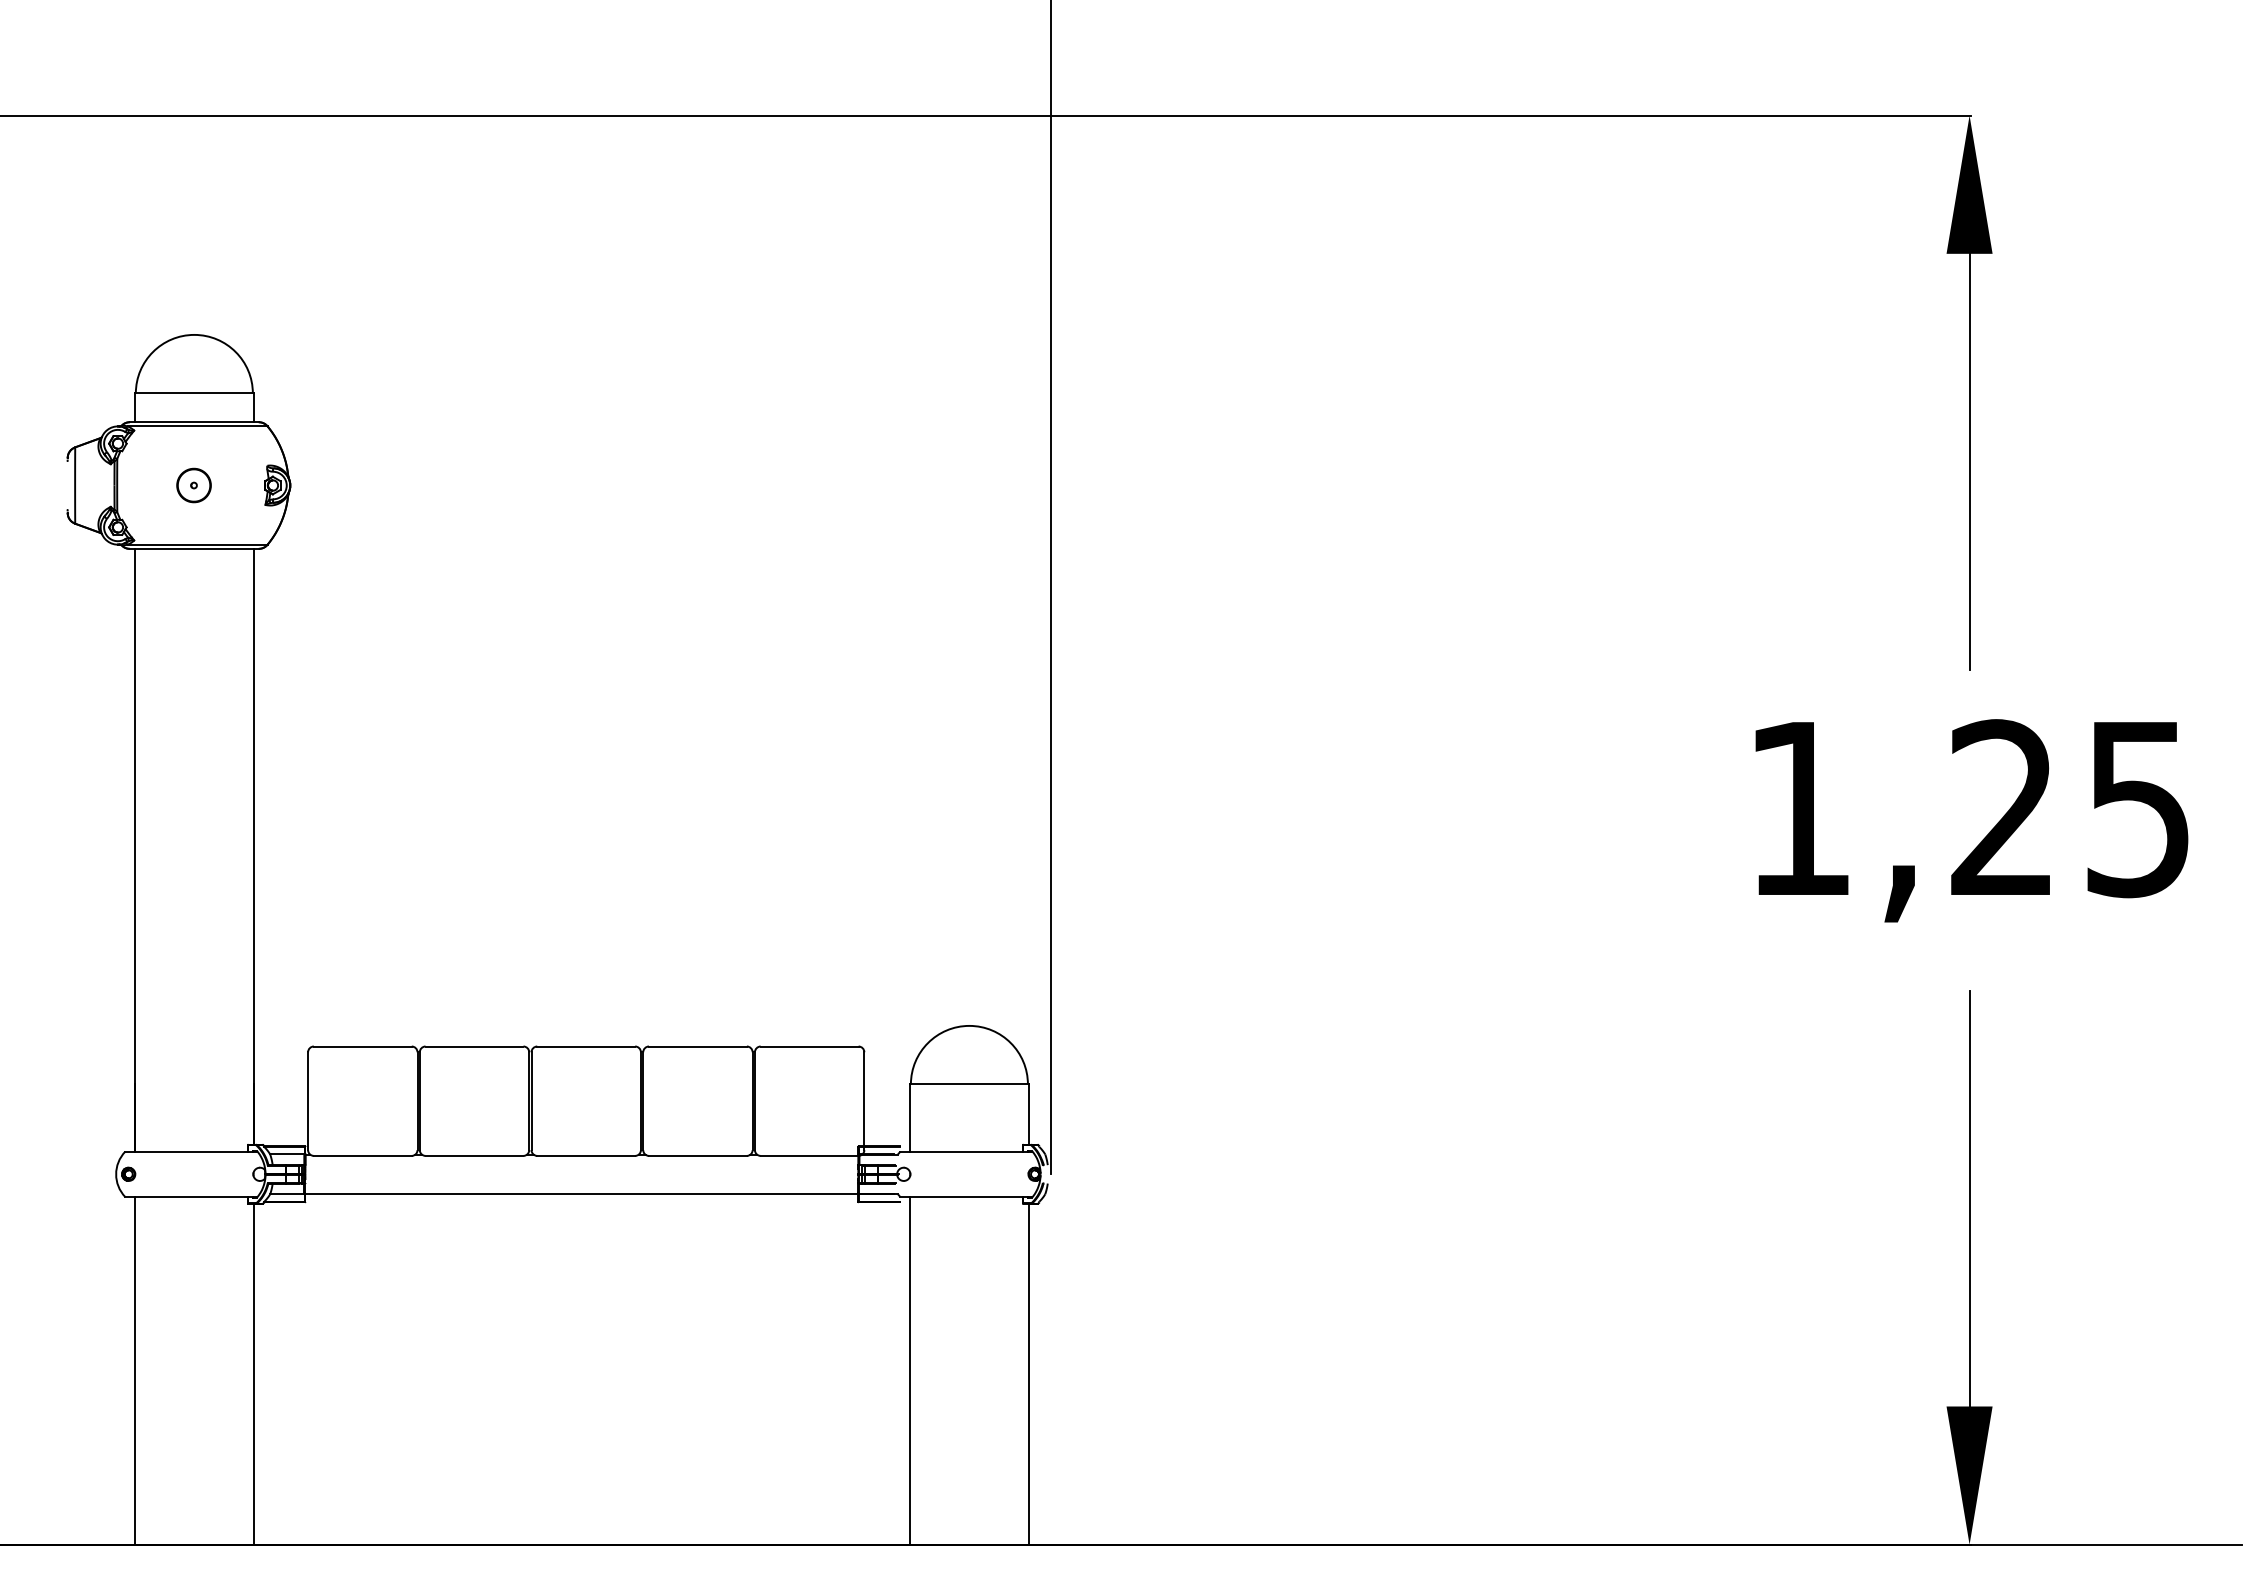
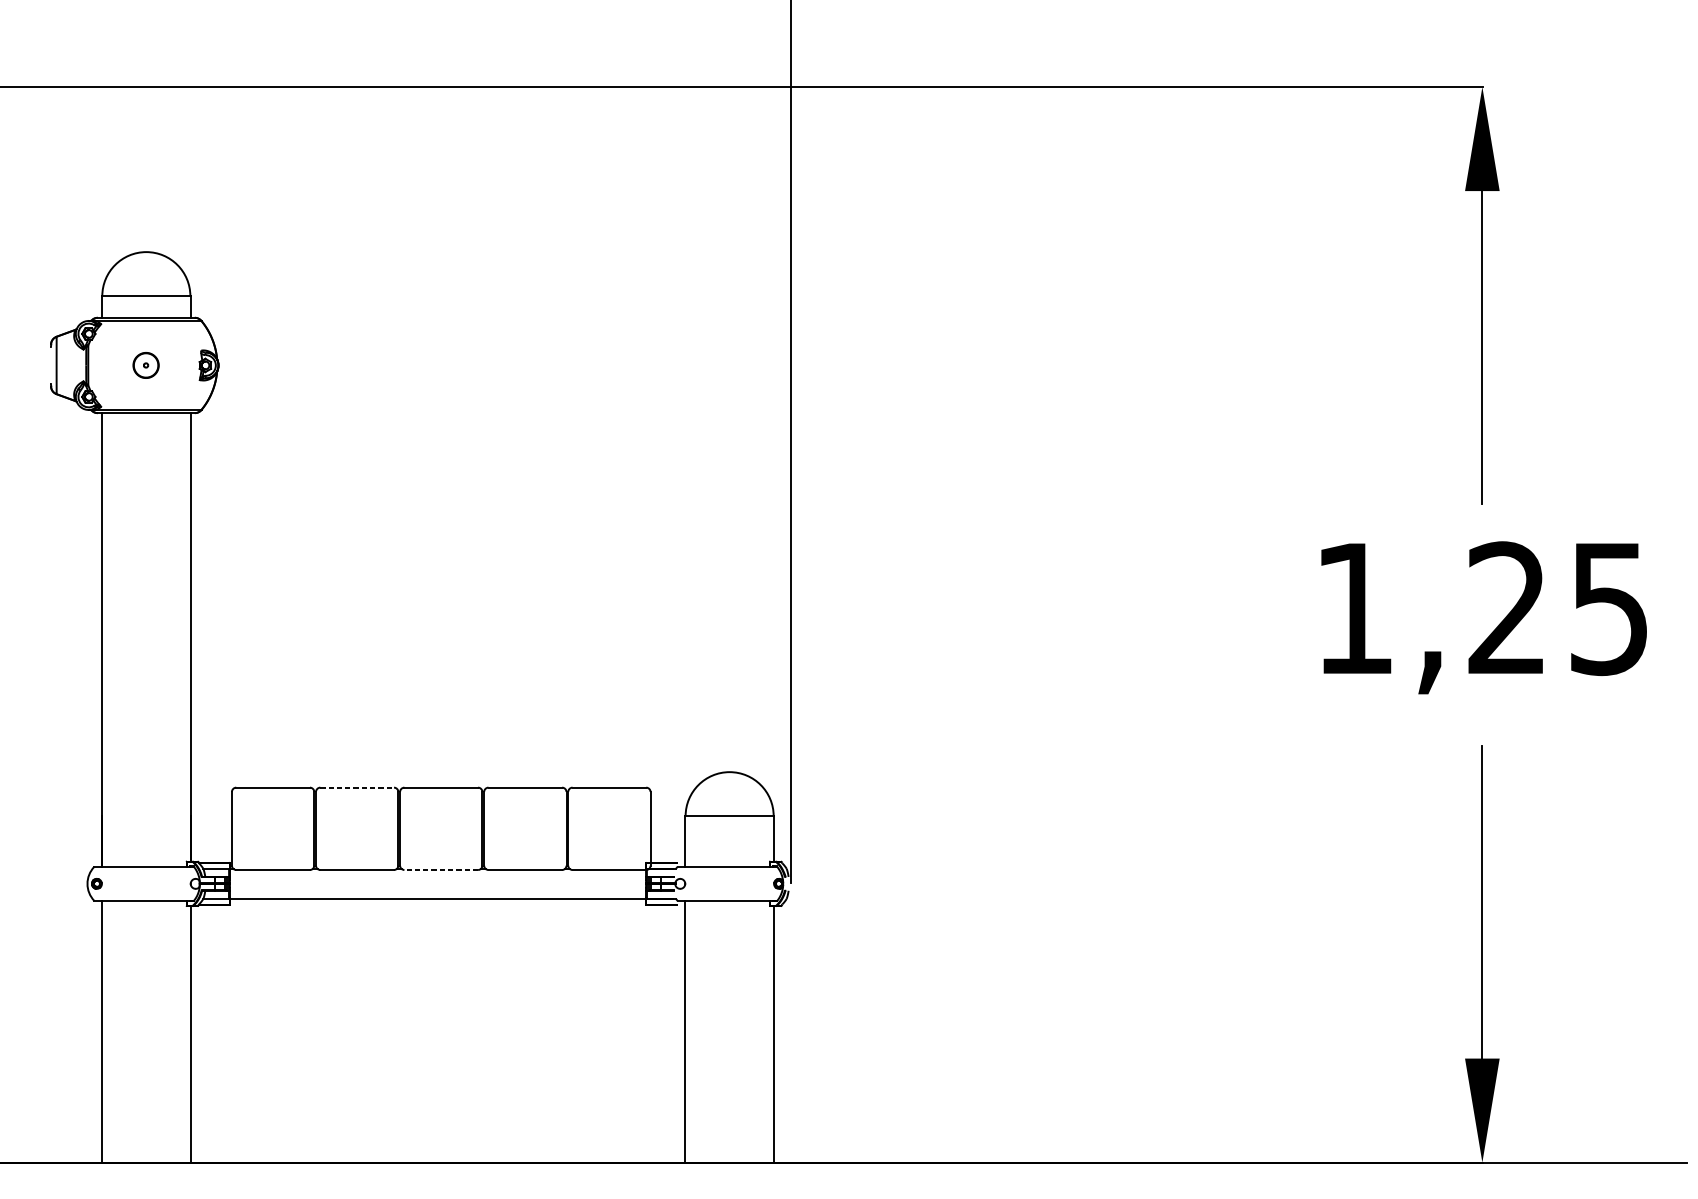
line: (474, 1046) -> (357, 787), solid -> dashed
line: (586, 1155) -> (441, 869), solid -> dashed

